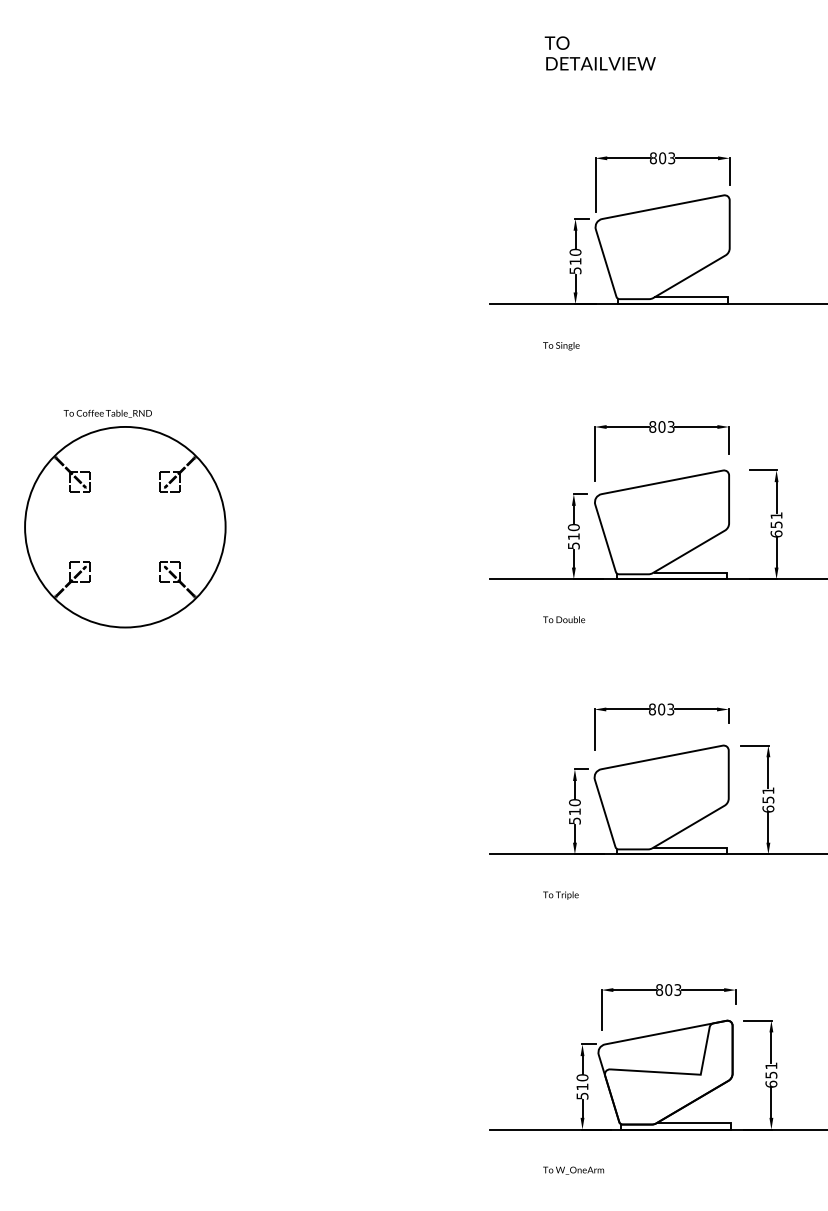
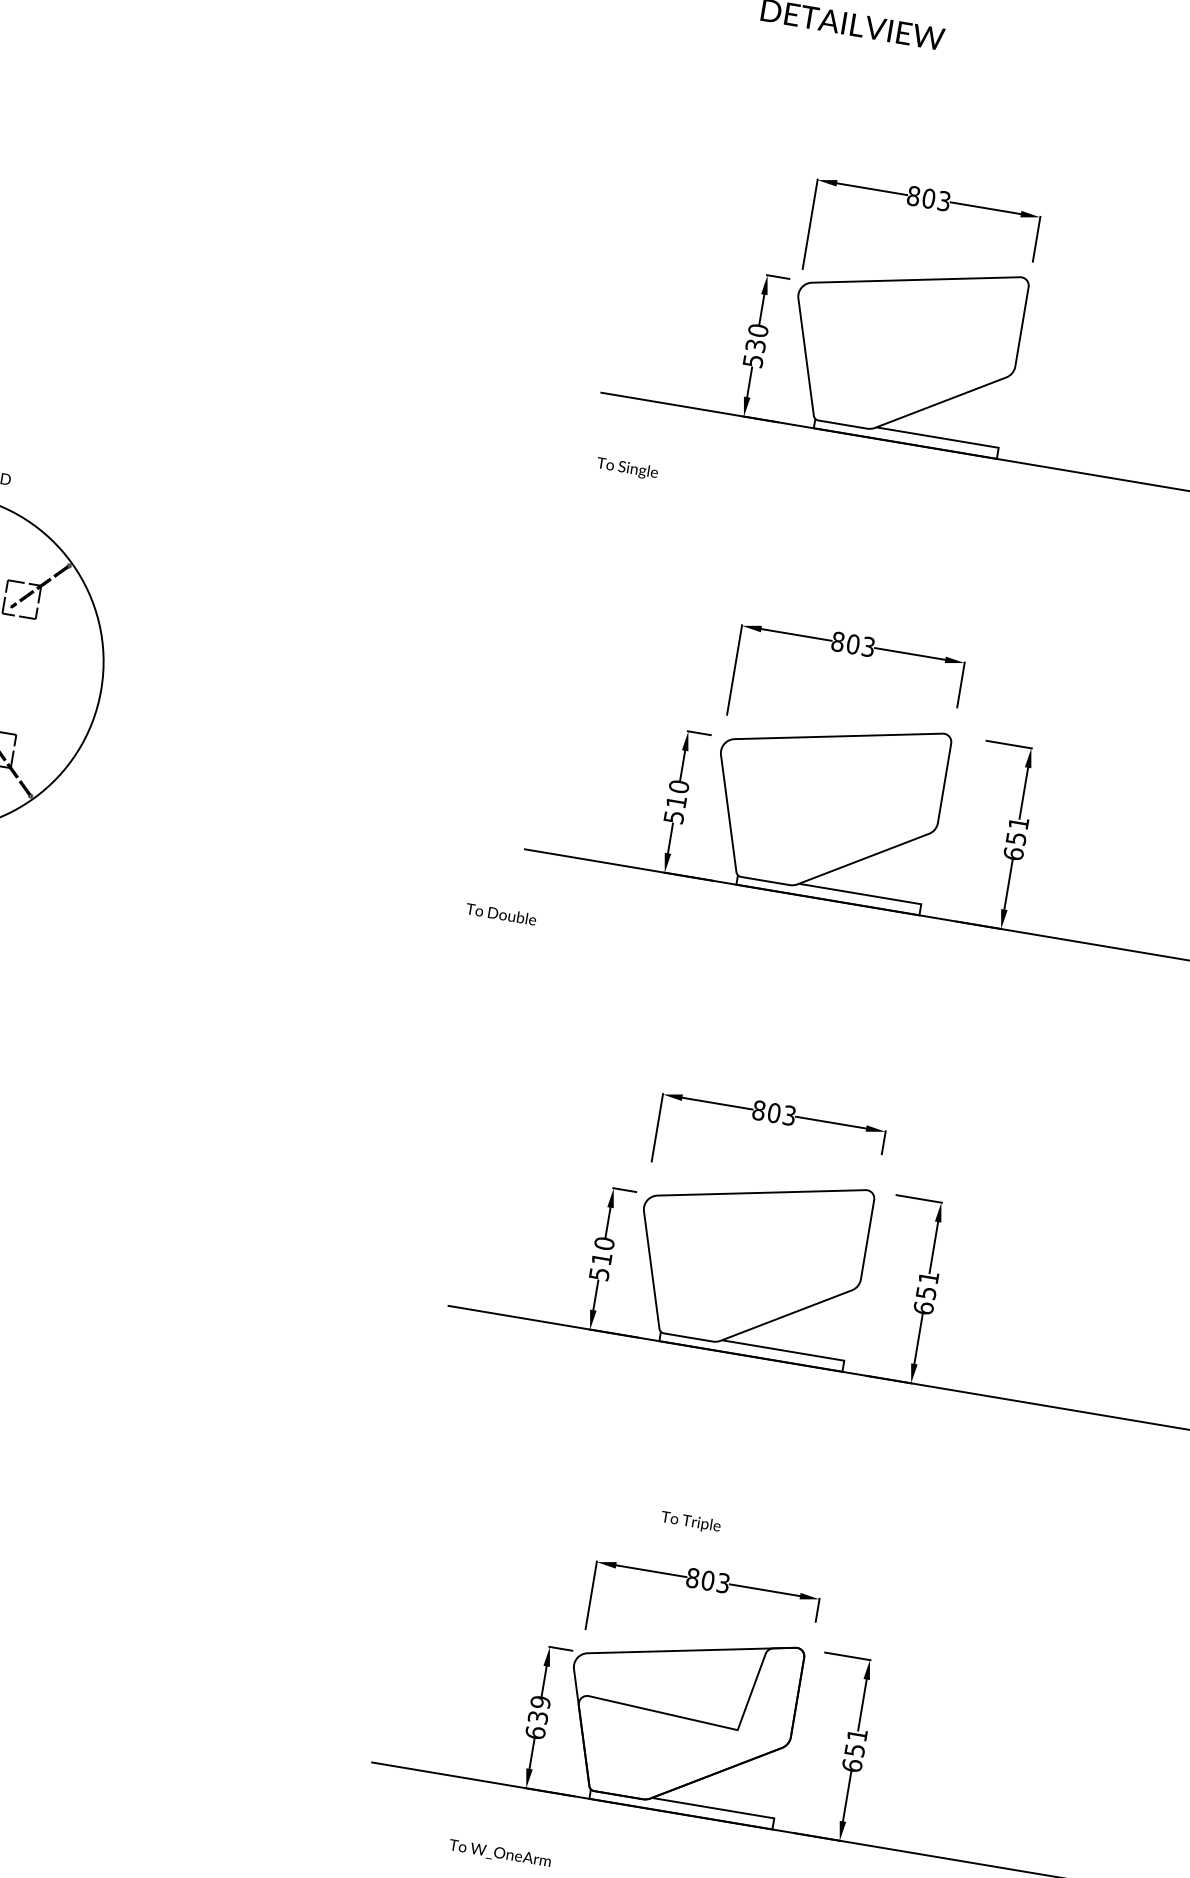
text: (575, 261) -> (755, 345), 510 -> 530
text: (561, 346) -> (627, 469), moved
text: (564, 619) -> (501, 914), moved
text: (560, 895) -> (690, 1522), moved
text: (582, 1086) -> (538, 1716), 510 -> 639

